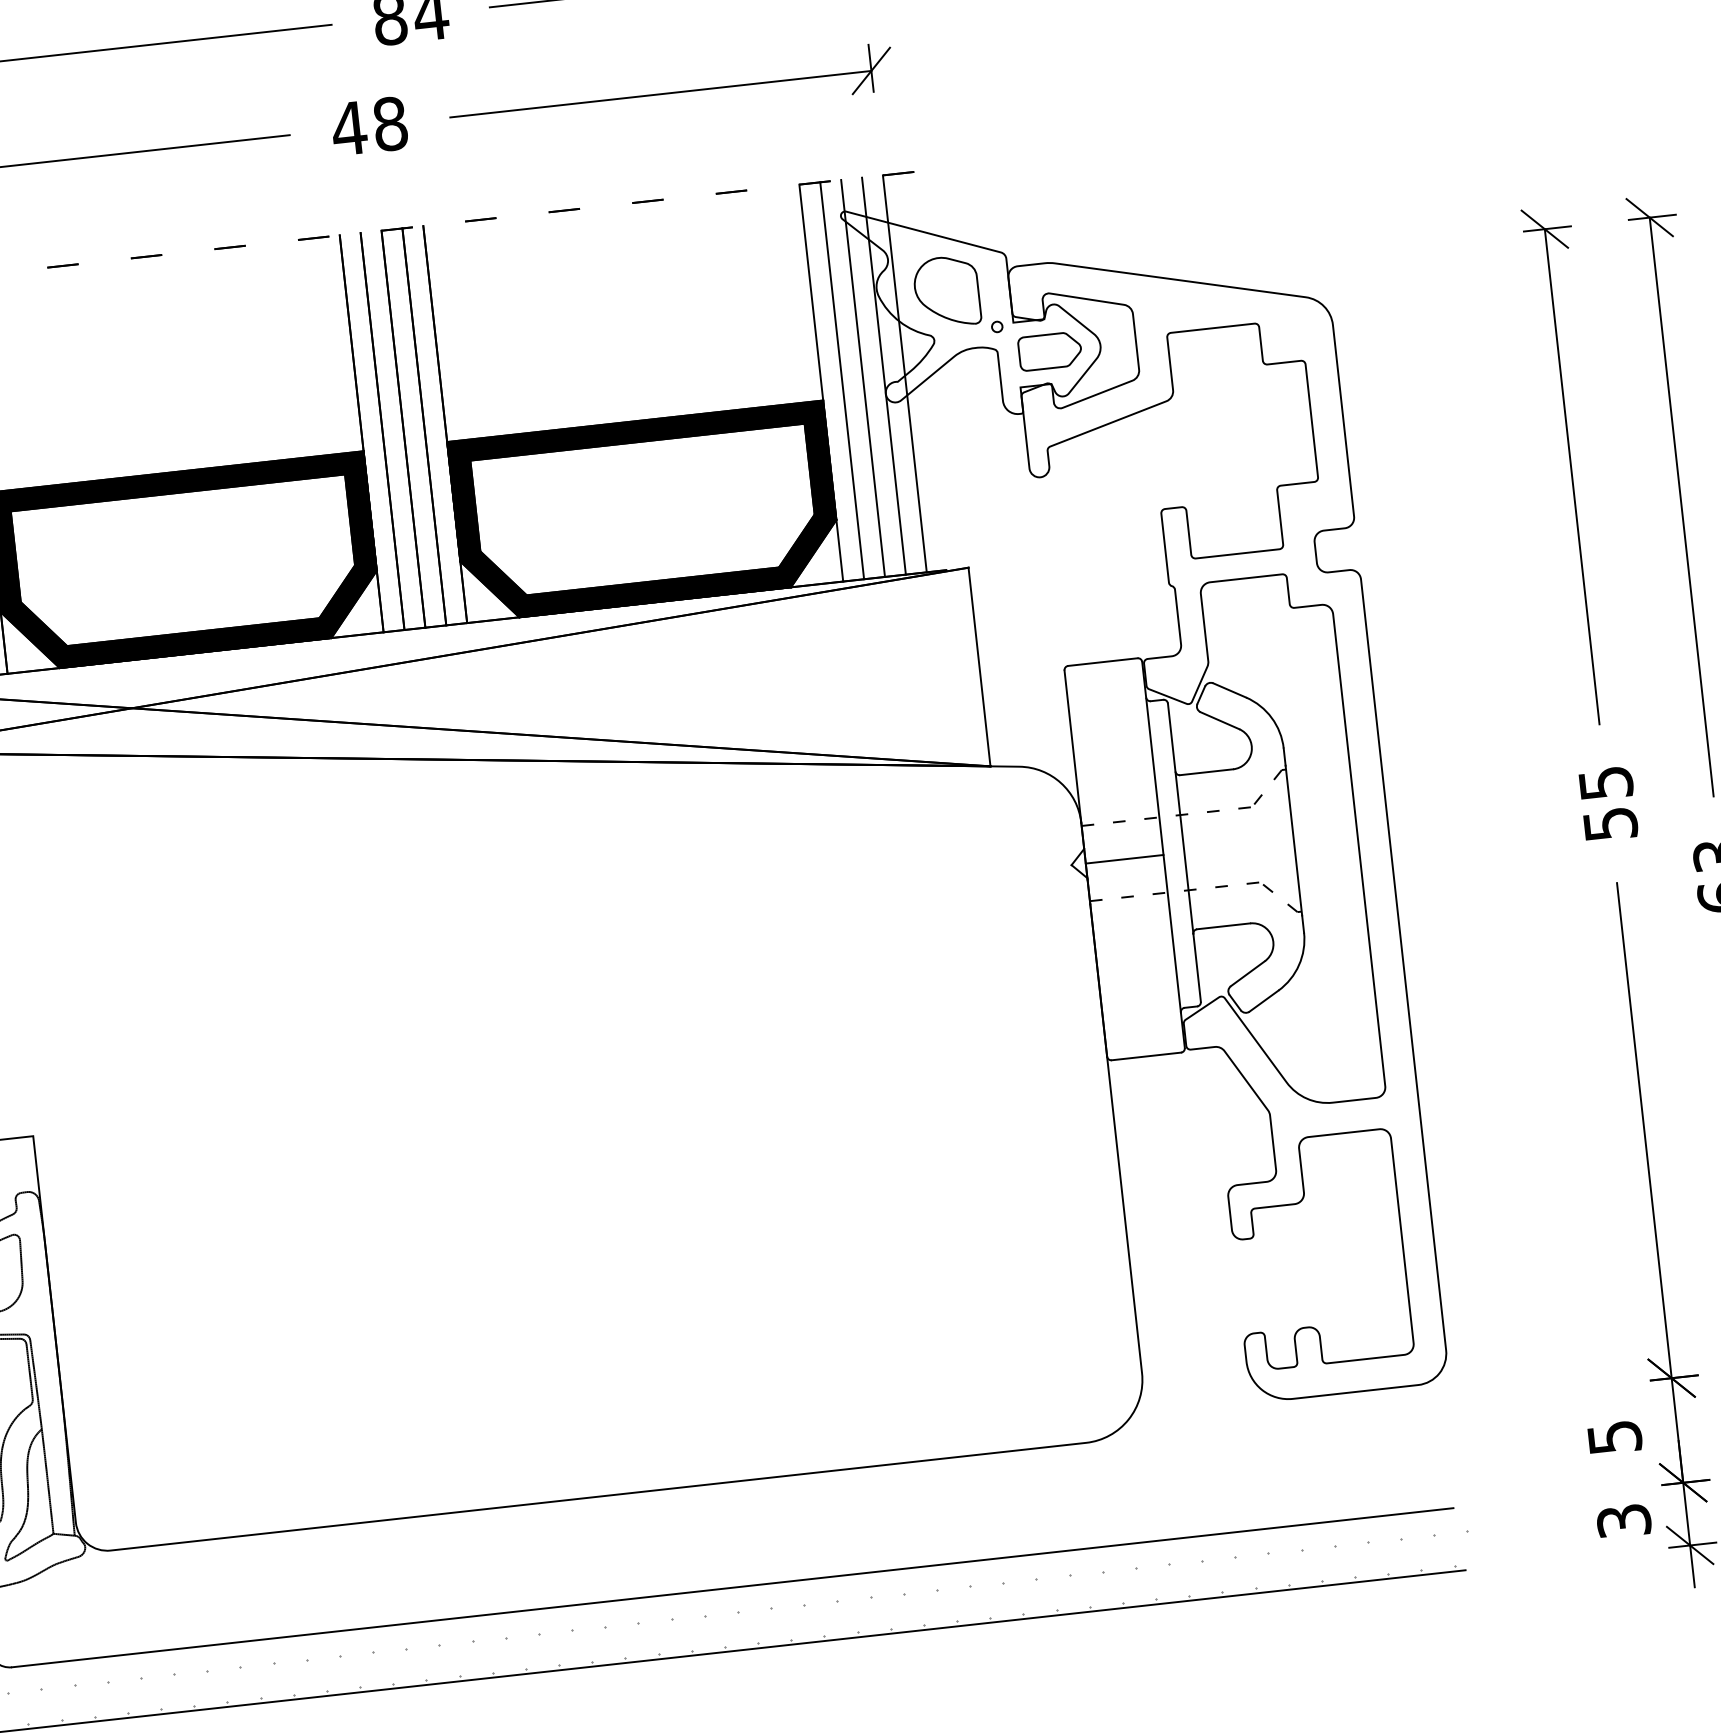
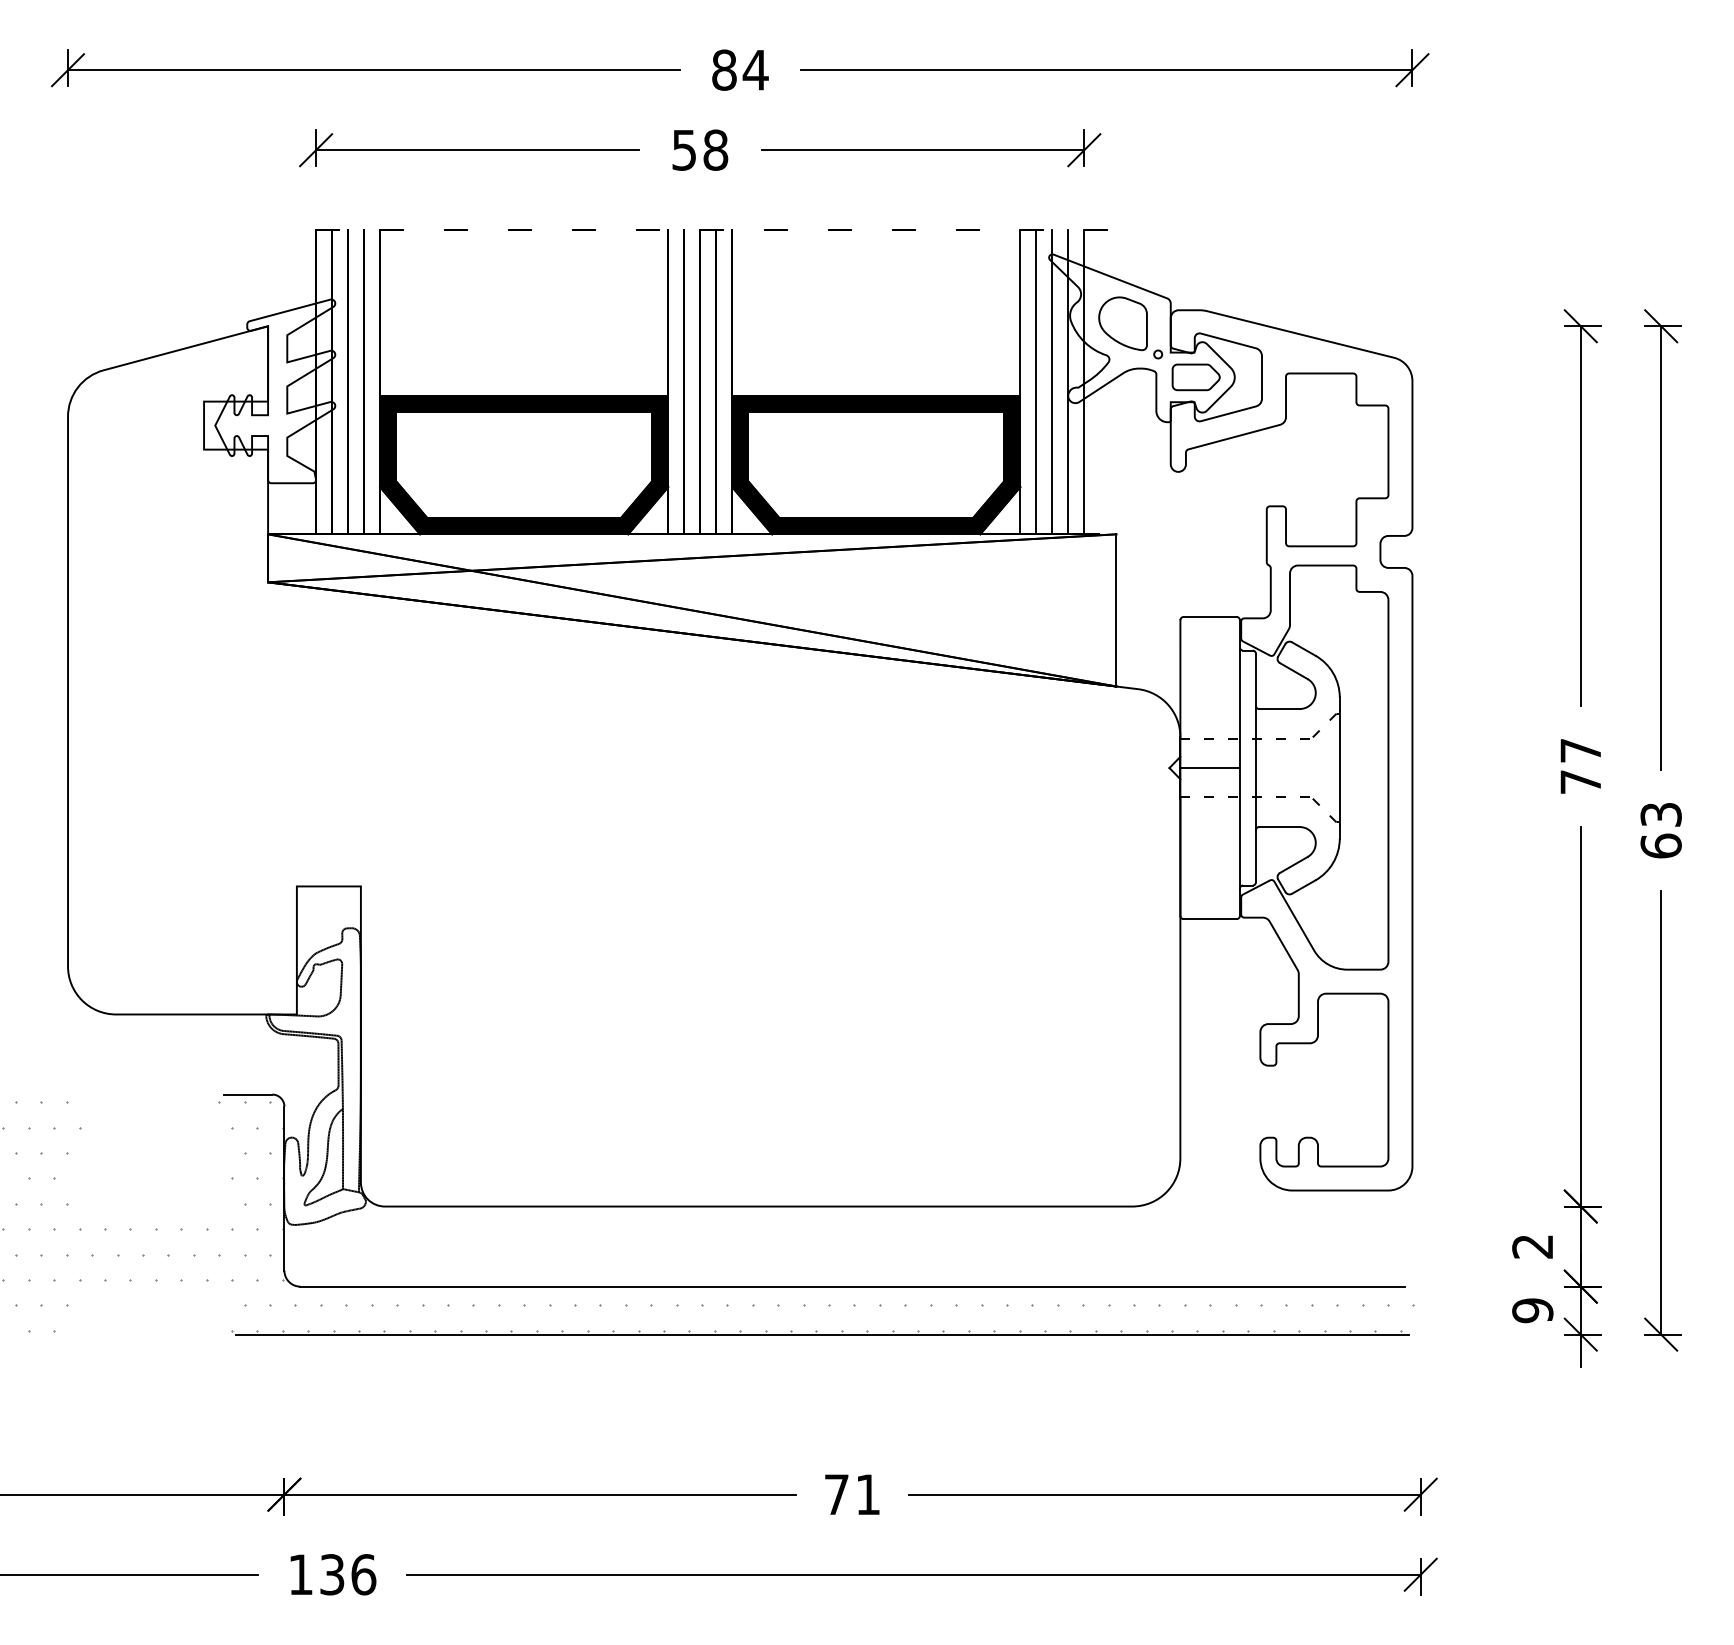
text: (349, 128) -> (684, 150), 48 -> 58
text: (1607, 803) -> (1580, 766), 55 -> 77
text: (1614, 1437) -> (1532, 1246), 5 -> 2
text: (1623, 1520) -> (1532, 1310), 3 -> 9

